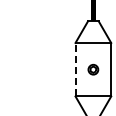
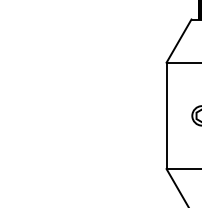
line: (75, 69) -> (166, 115), dashed -> solid

